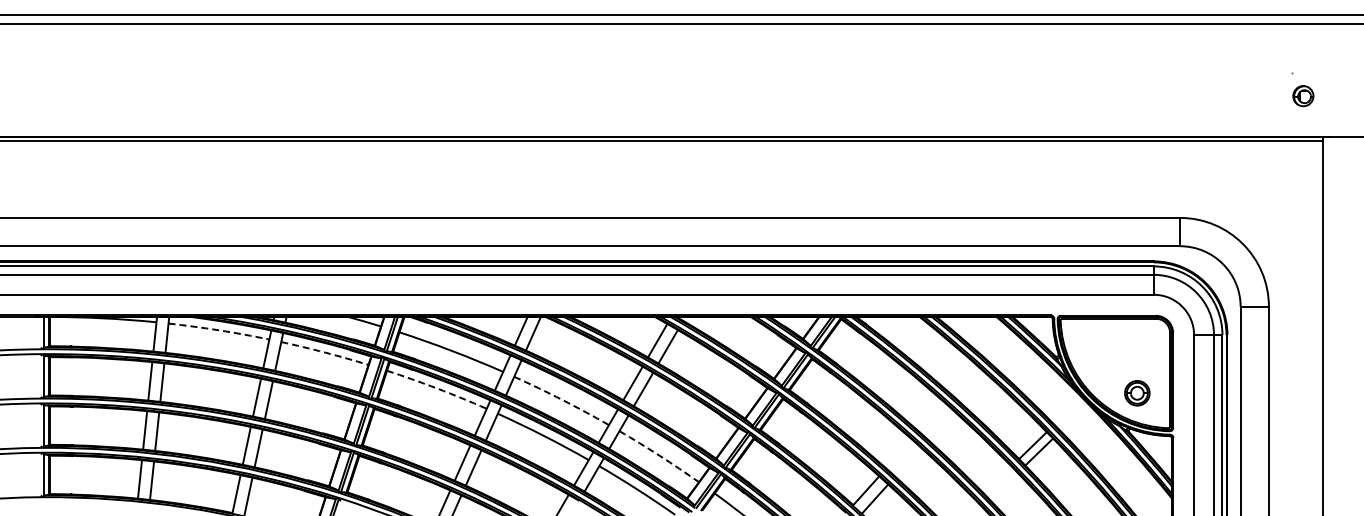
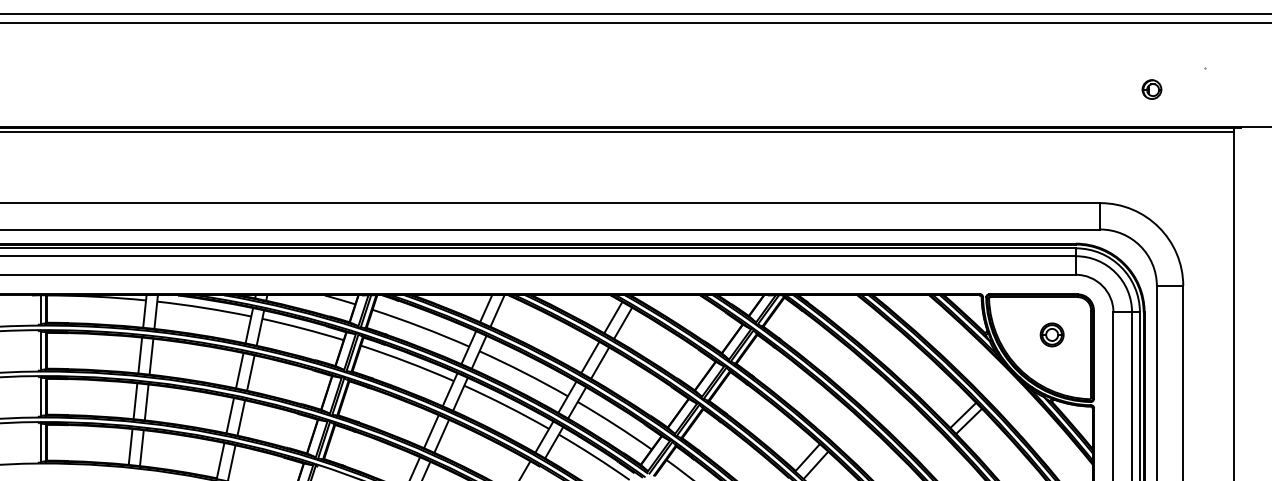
part: (1303, 96) -> (1152, 89), moved
arc: (219, 330) -> (204, 308), dashed -> solid
arc: (325, 352) -> (303, 328), dashed -> solid
arc: (437, 388) -> (408, 362), dashed -> solid
part: (1137, 393) -> (1052, 335), moved
arc: (562, 399) -> (524, 372), dashed -> solid
arc: (659, 455) -> (615, 424), dashed -> solid

